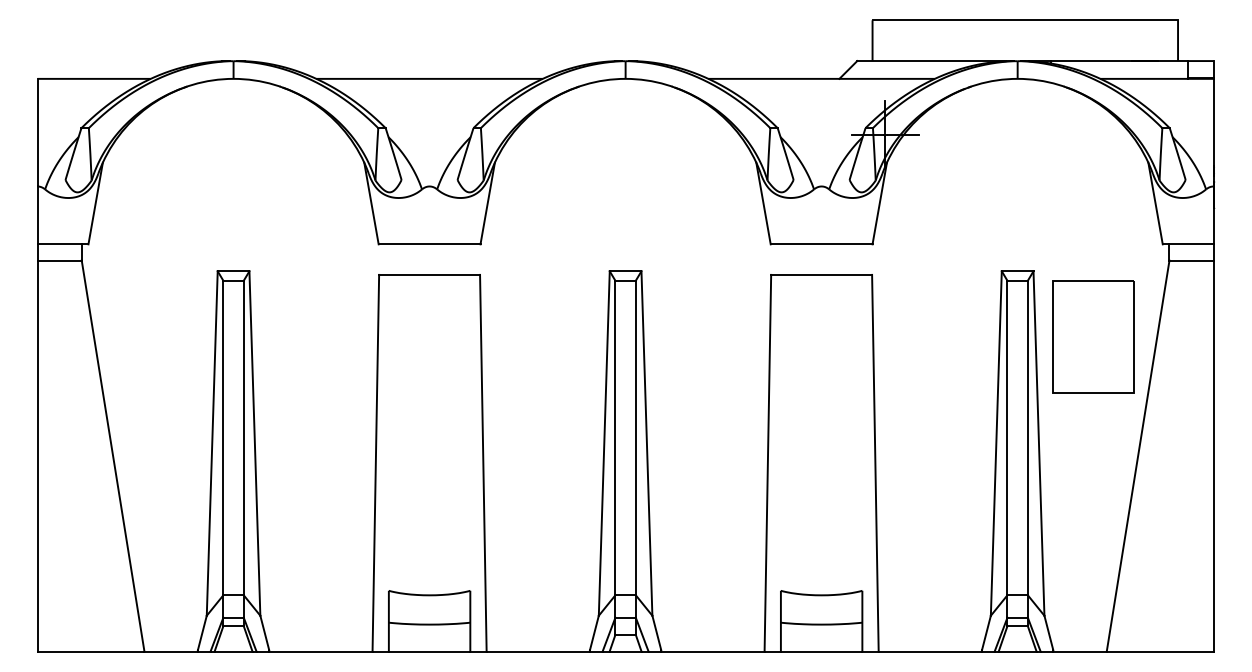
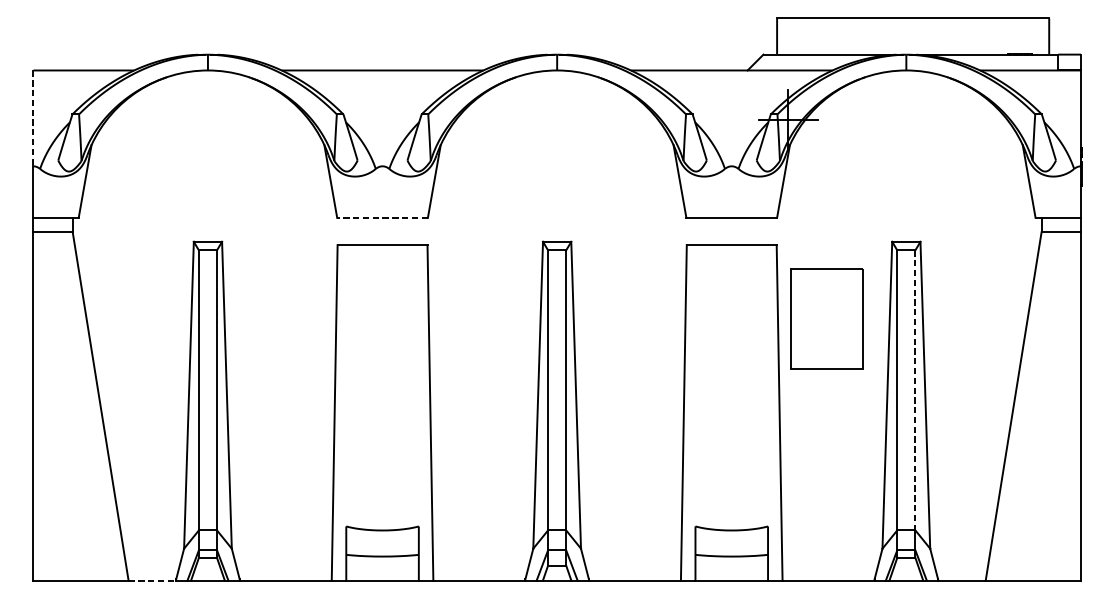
line: (37, 132) -> (33, 118), solid -> dashed
line: (429, 244) -> (382, 218), solid -> dashed
part: (1093, 336) -> (826, 318), moved
line: (1027, 438) -> (915, 390), solid -> dashed
line: (171, 651) -> (152, 580), solid -> dashed

